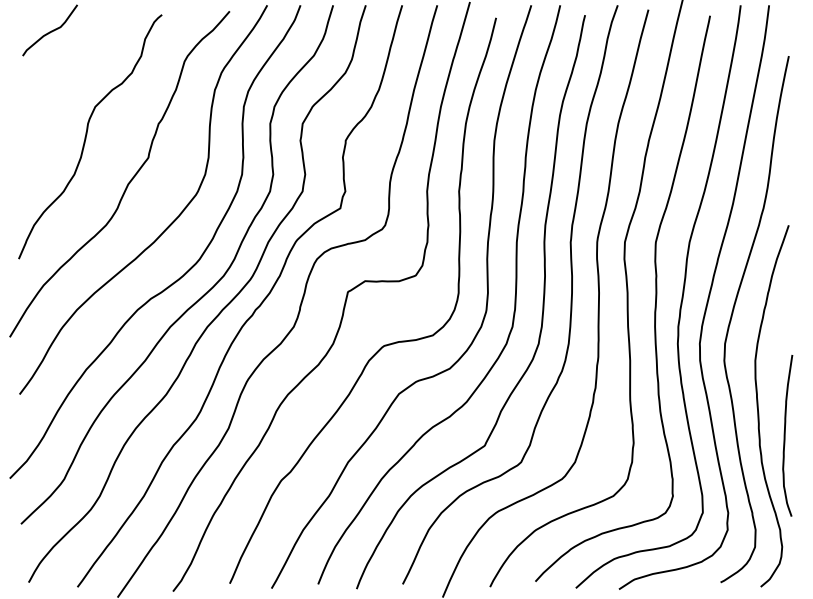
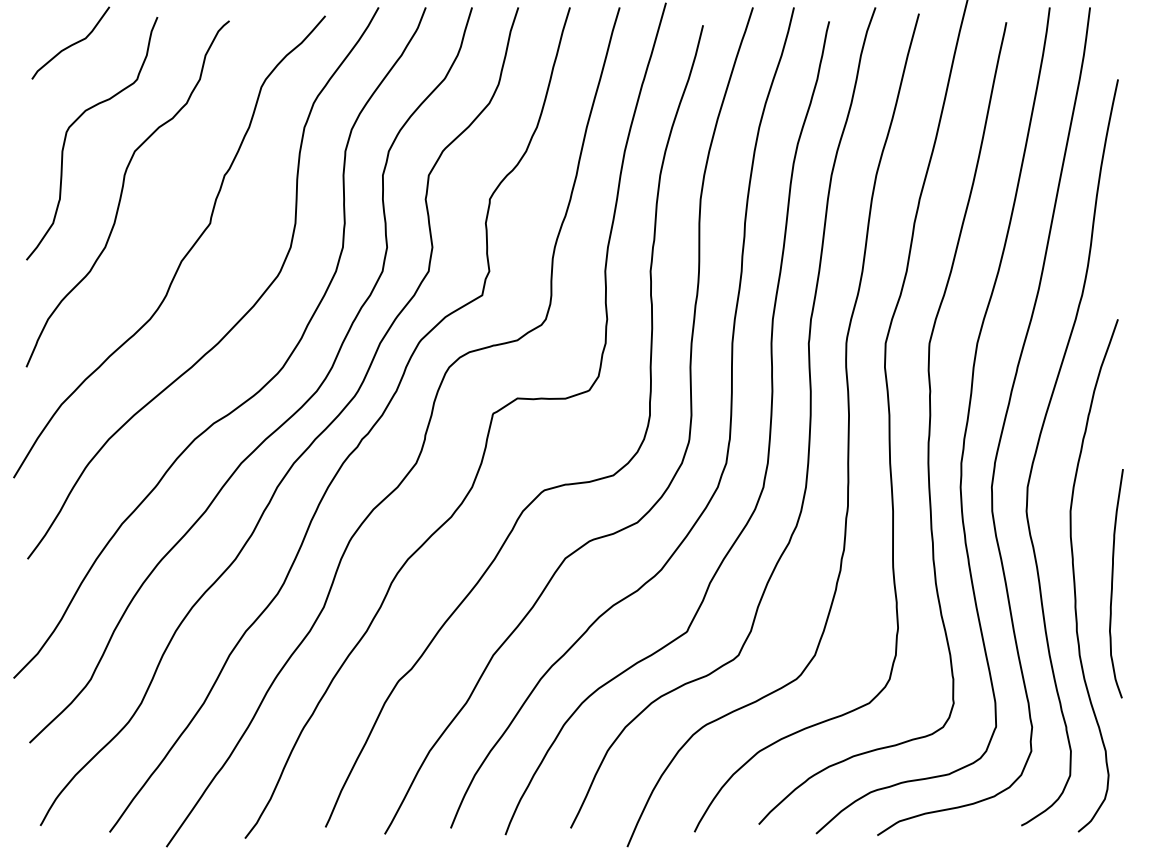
curve: (54, 85) -> (76, 121), added
curve: (785, 434) -> (1113, 581), moved

